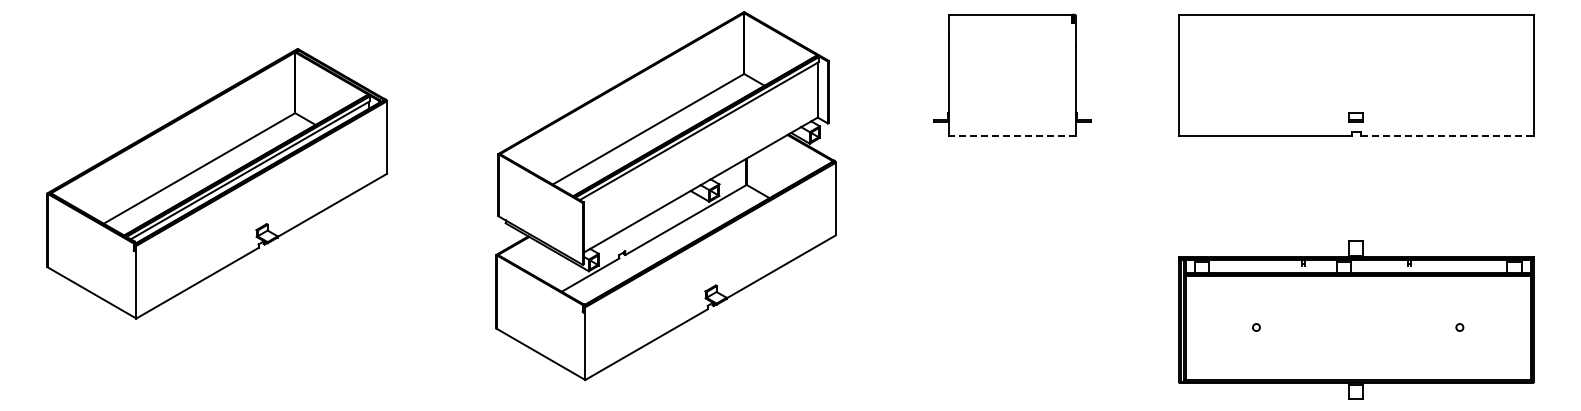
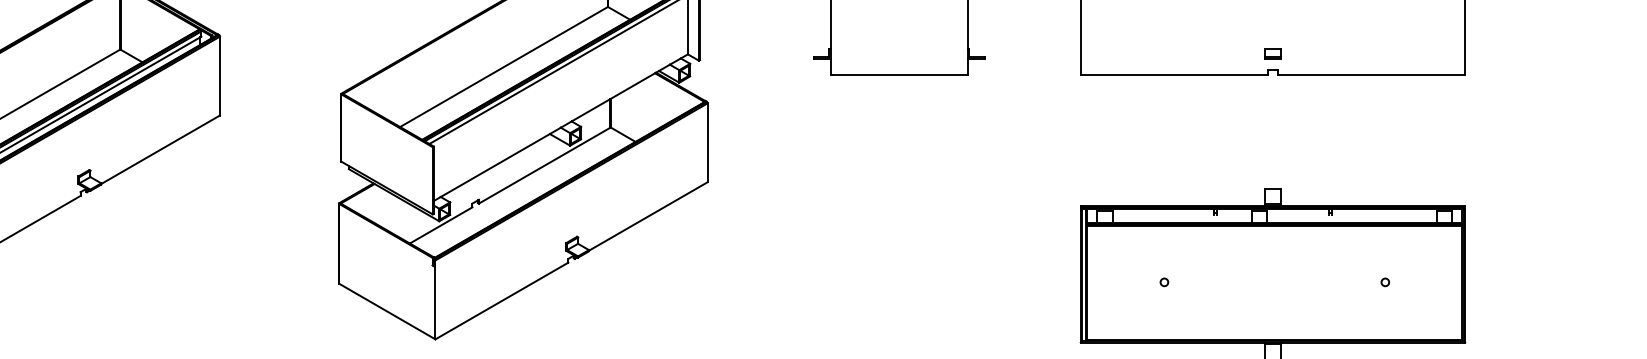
line: (1012, 136) -> (899, 74), dashed -> solid
line: (1446, 136) -> (1370, 74), dashed -> solid

